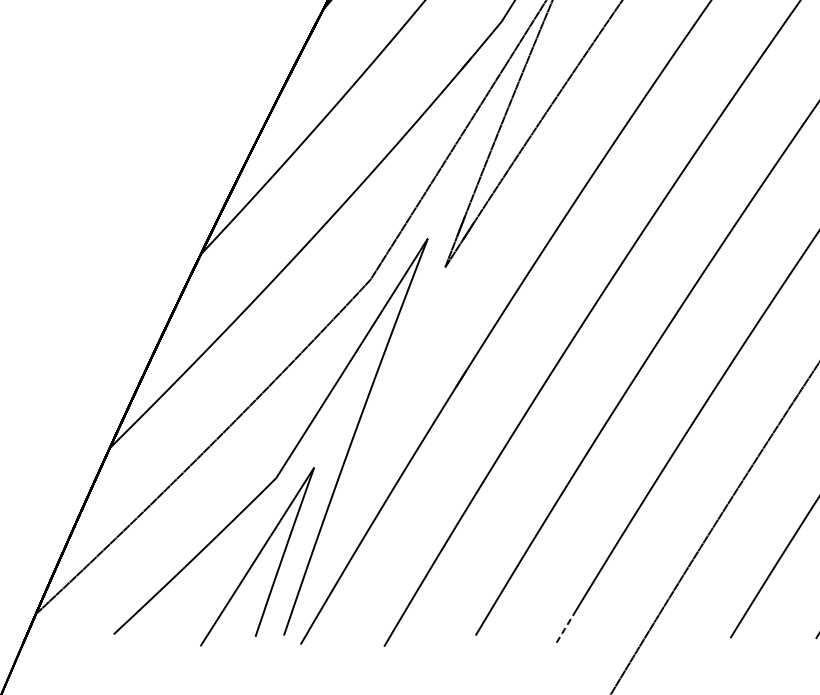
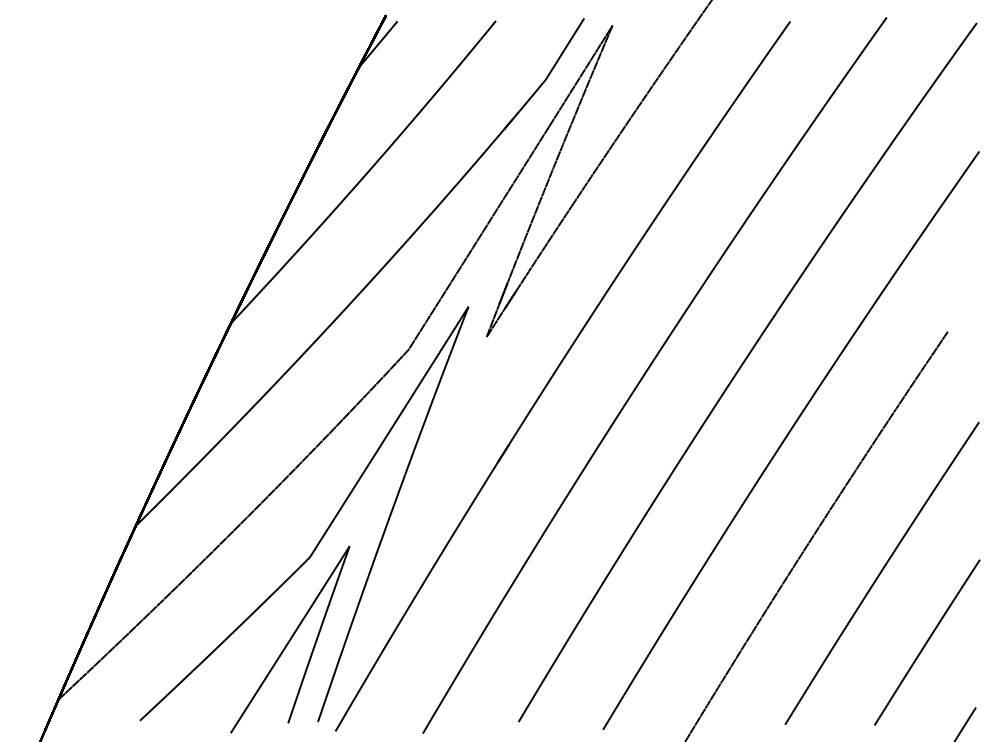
line: (566, 626) -> (613, 712), dashed -> solid

